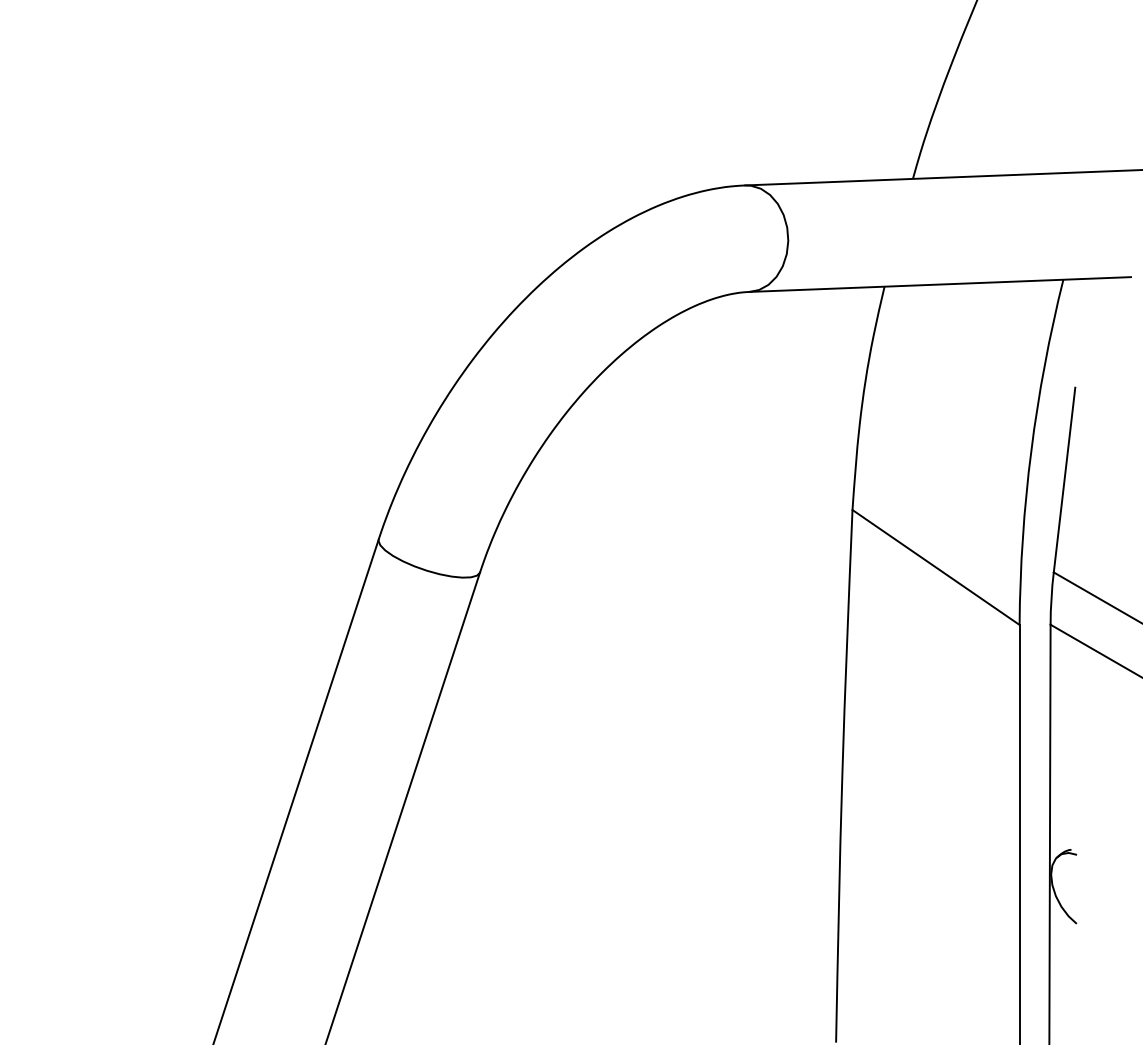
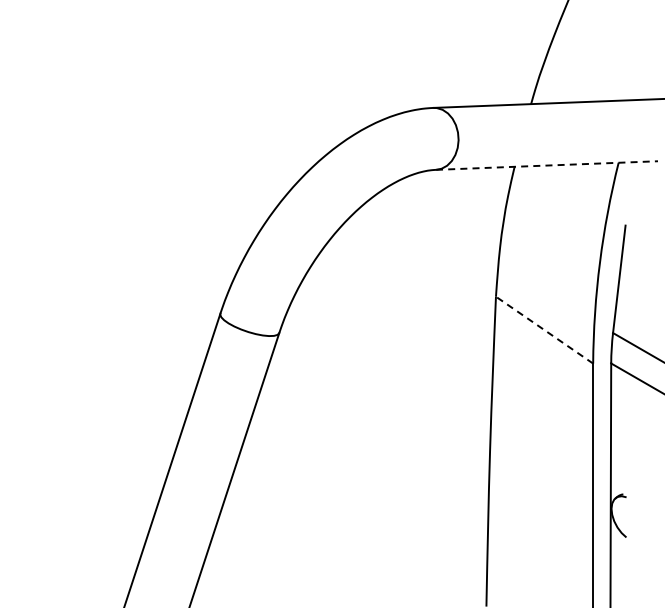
line: (941, 284) -> (547, 165), solid -> dashed
line: (935, 568) -> (544, 330), solid -> dashed

